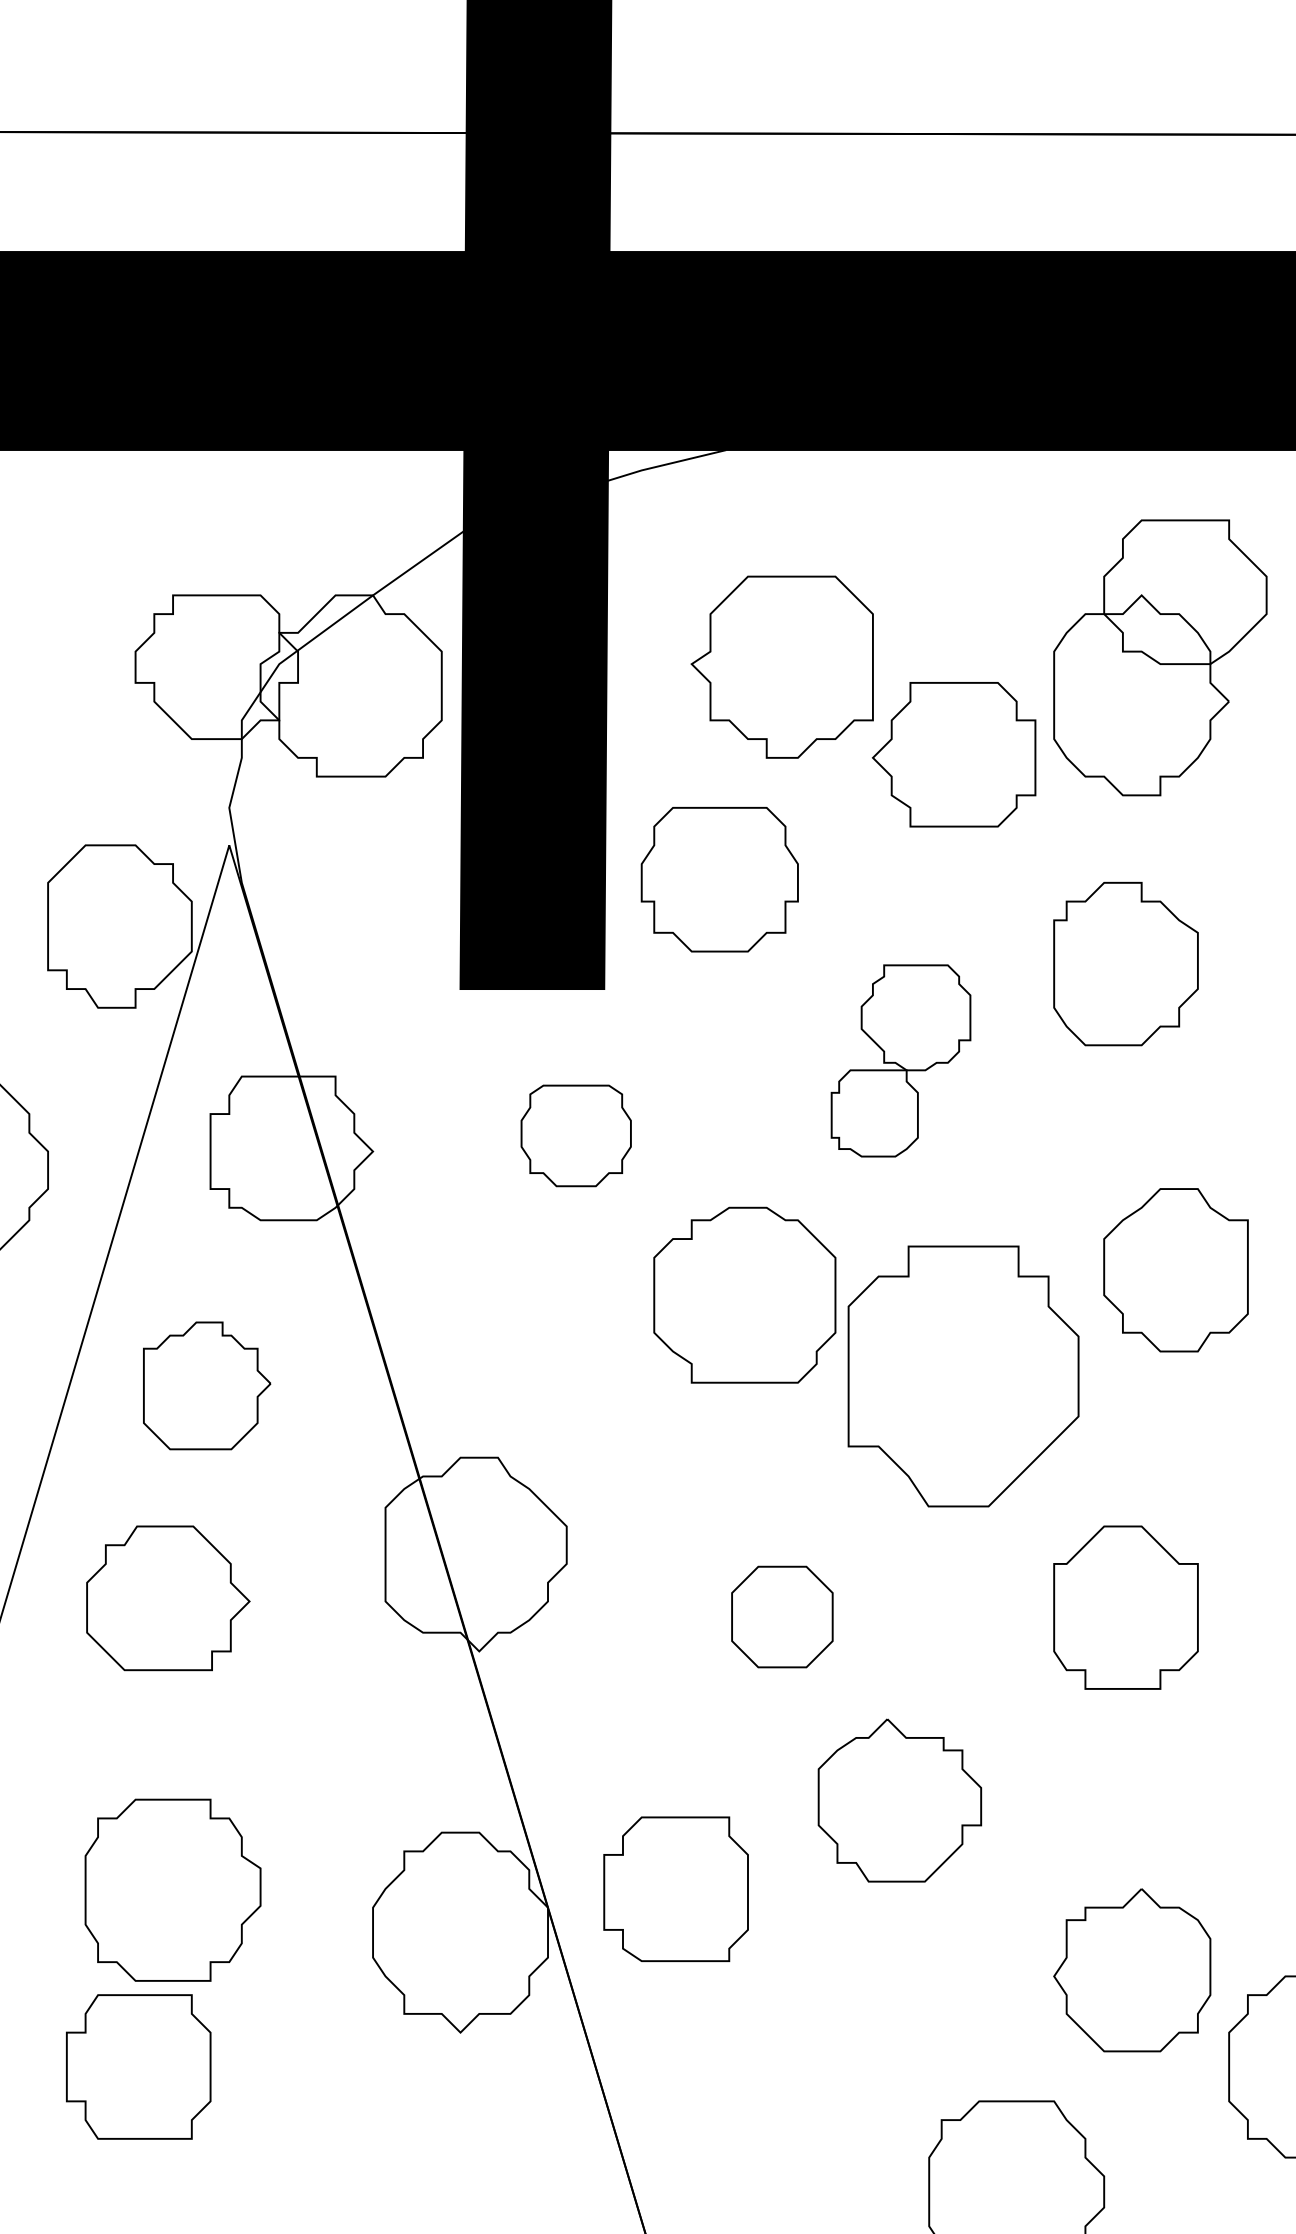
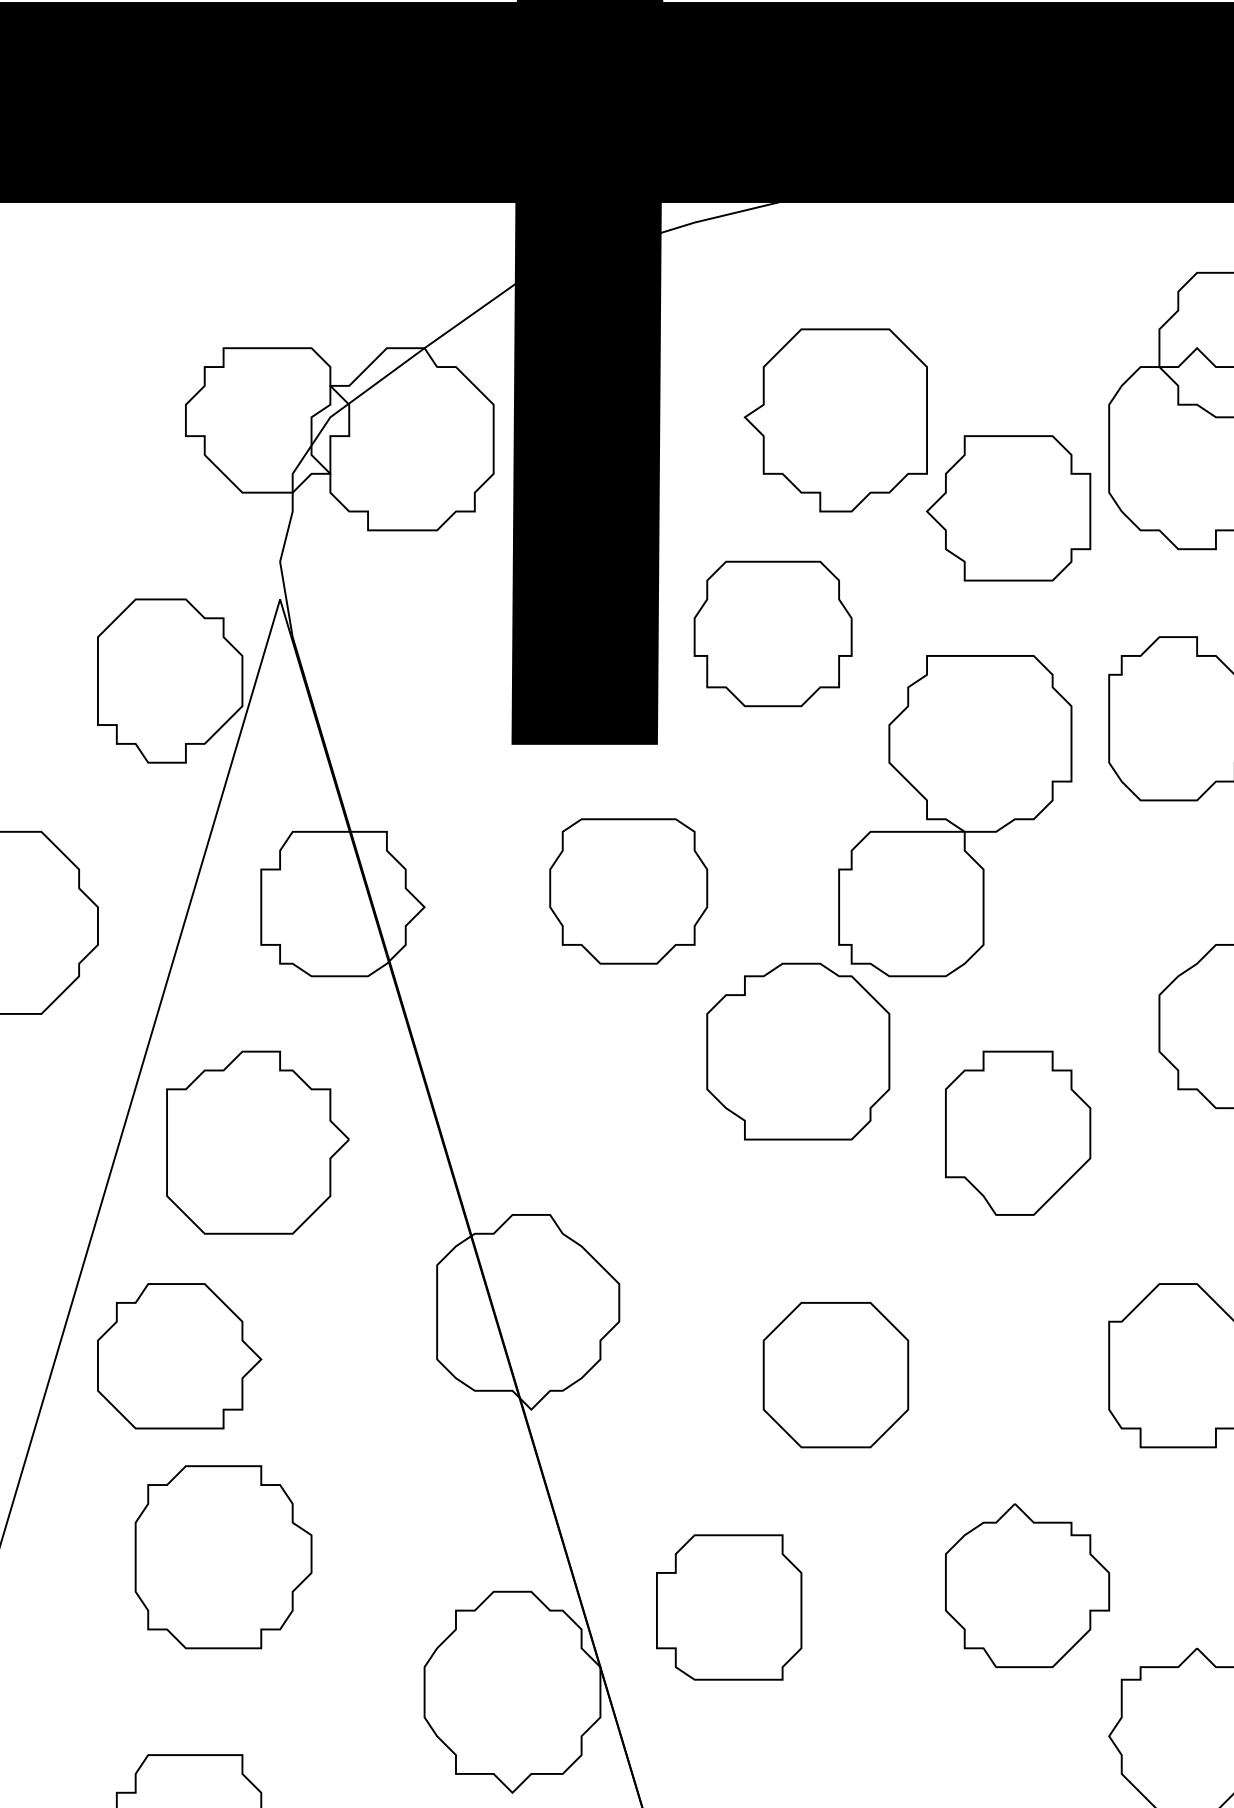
part: (900, 1060) -> (954, 815), size x1.67
part: (576, 1135) -> (629, 891), size x1.43
part: (963, 1376) -> (1018, 1133), size x0.62
part: (206, 1385) -> (257, 1142), size x1.43
part: (168, 1598) -> (179, 1356), moved
part: (782, 1616) -> (836, 1374), size x1.43
part: (899, 1800) -> (1027, 1585), moved
part: (675, 1888) -> (728, 1606), moved
part: (172, 1889) -> (223, 1556), moved

